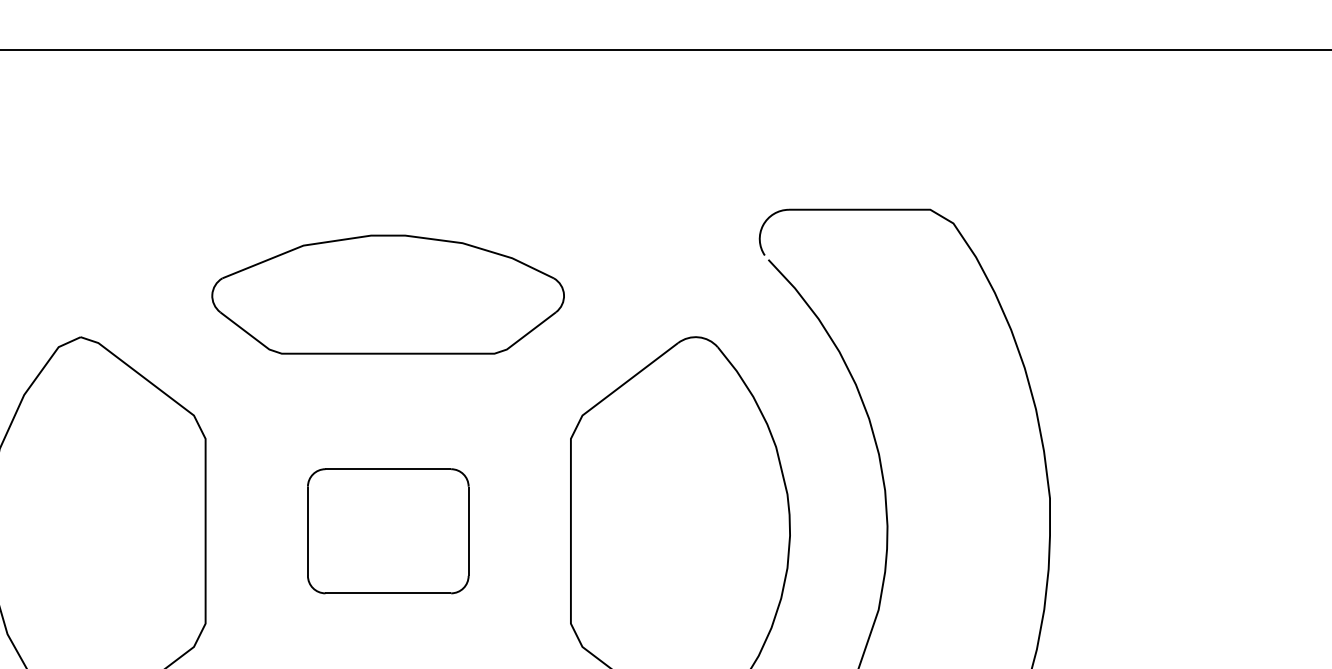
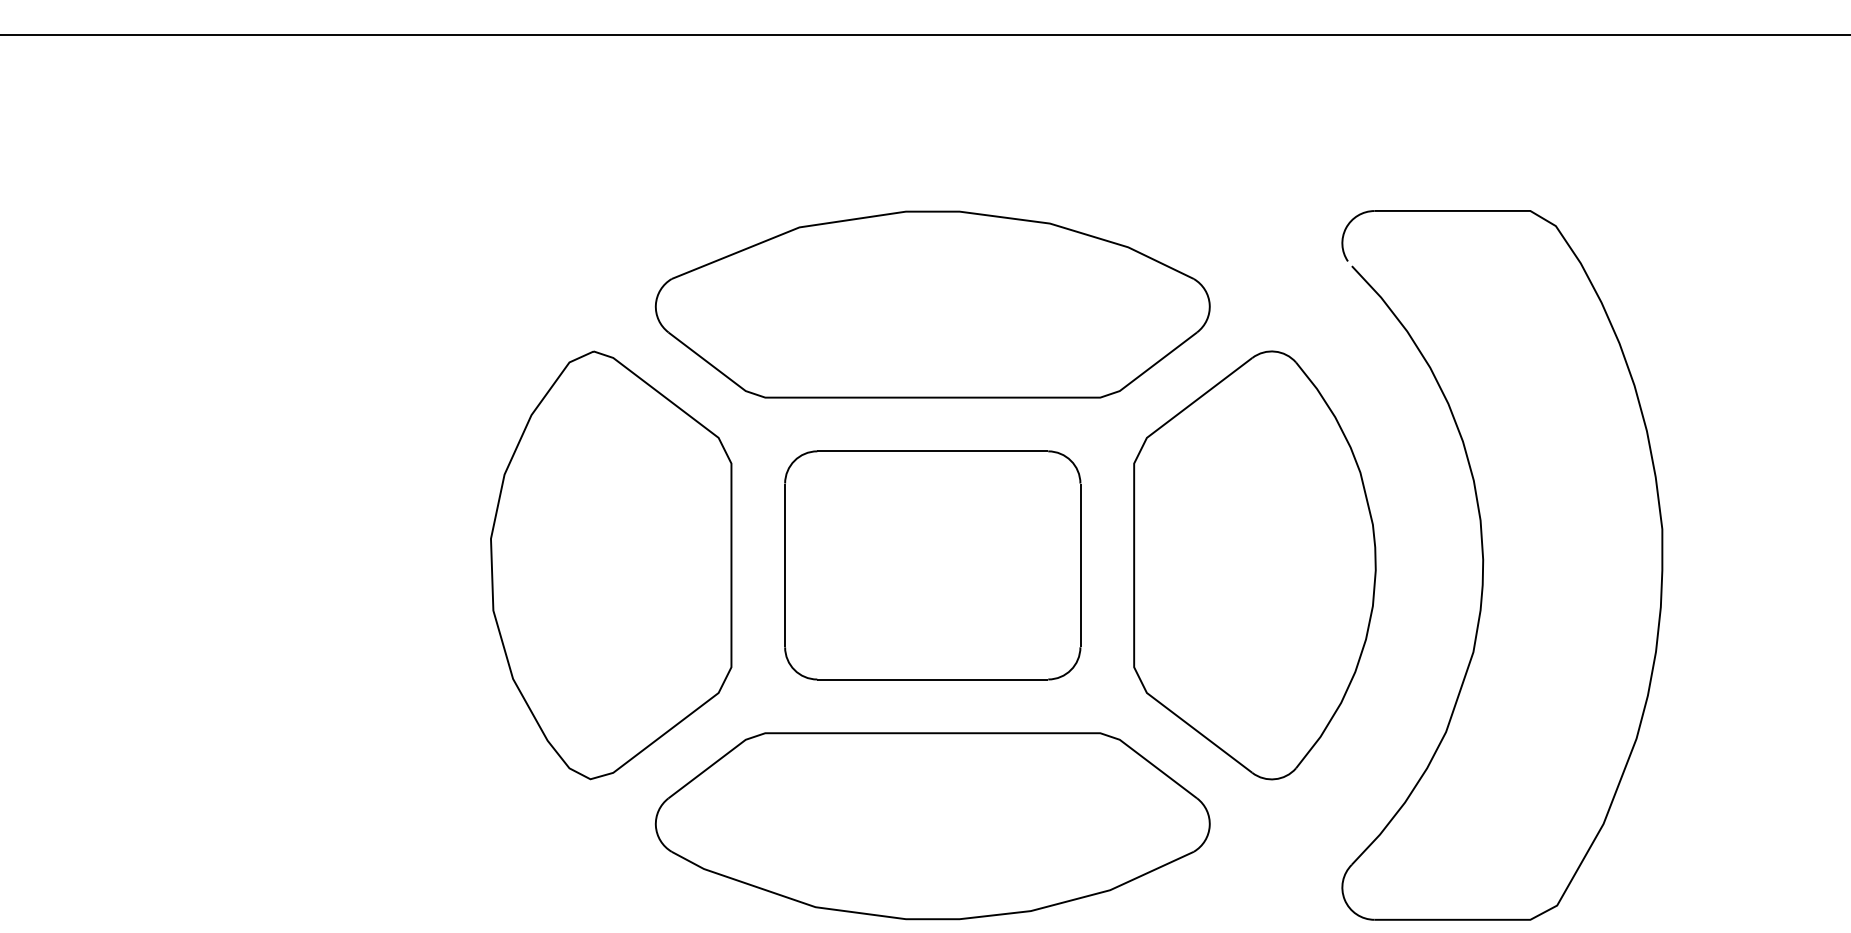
part: (387, 294) -> (932, 304), size x1.43
part: (387, 531) -> (932, 565), size x1.67

